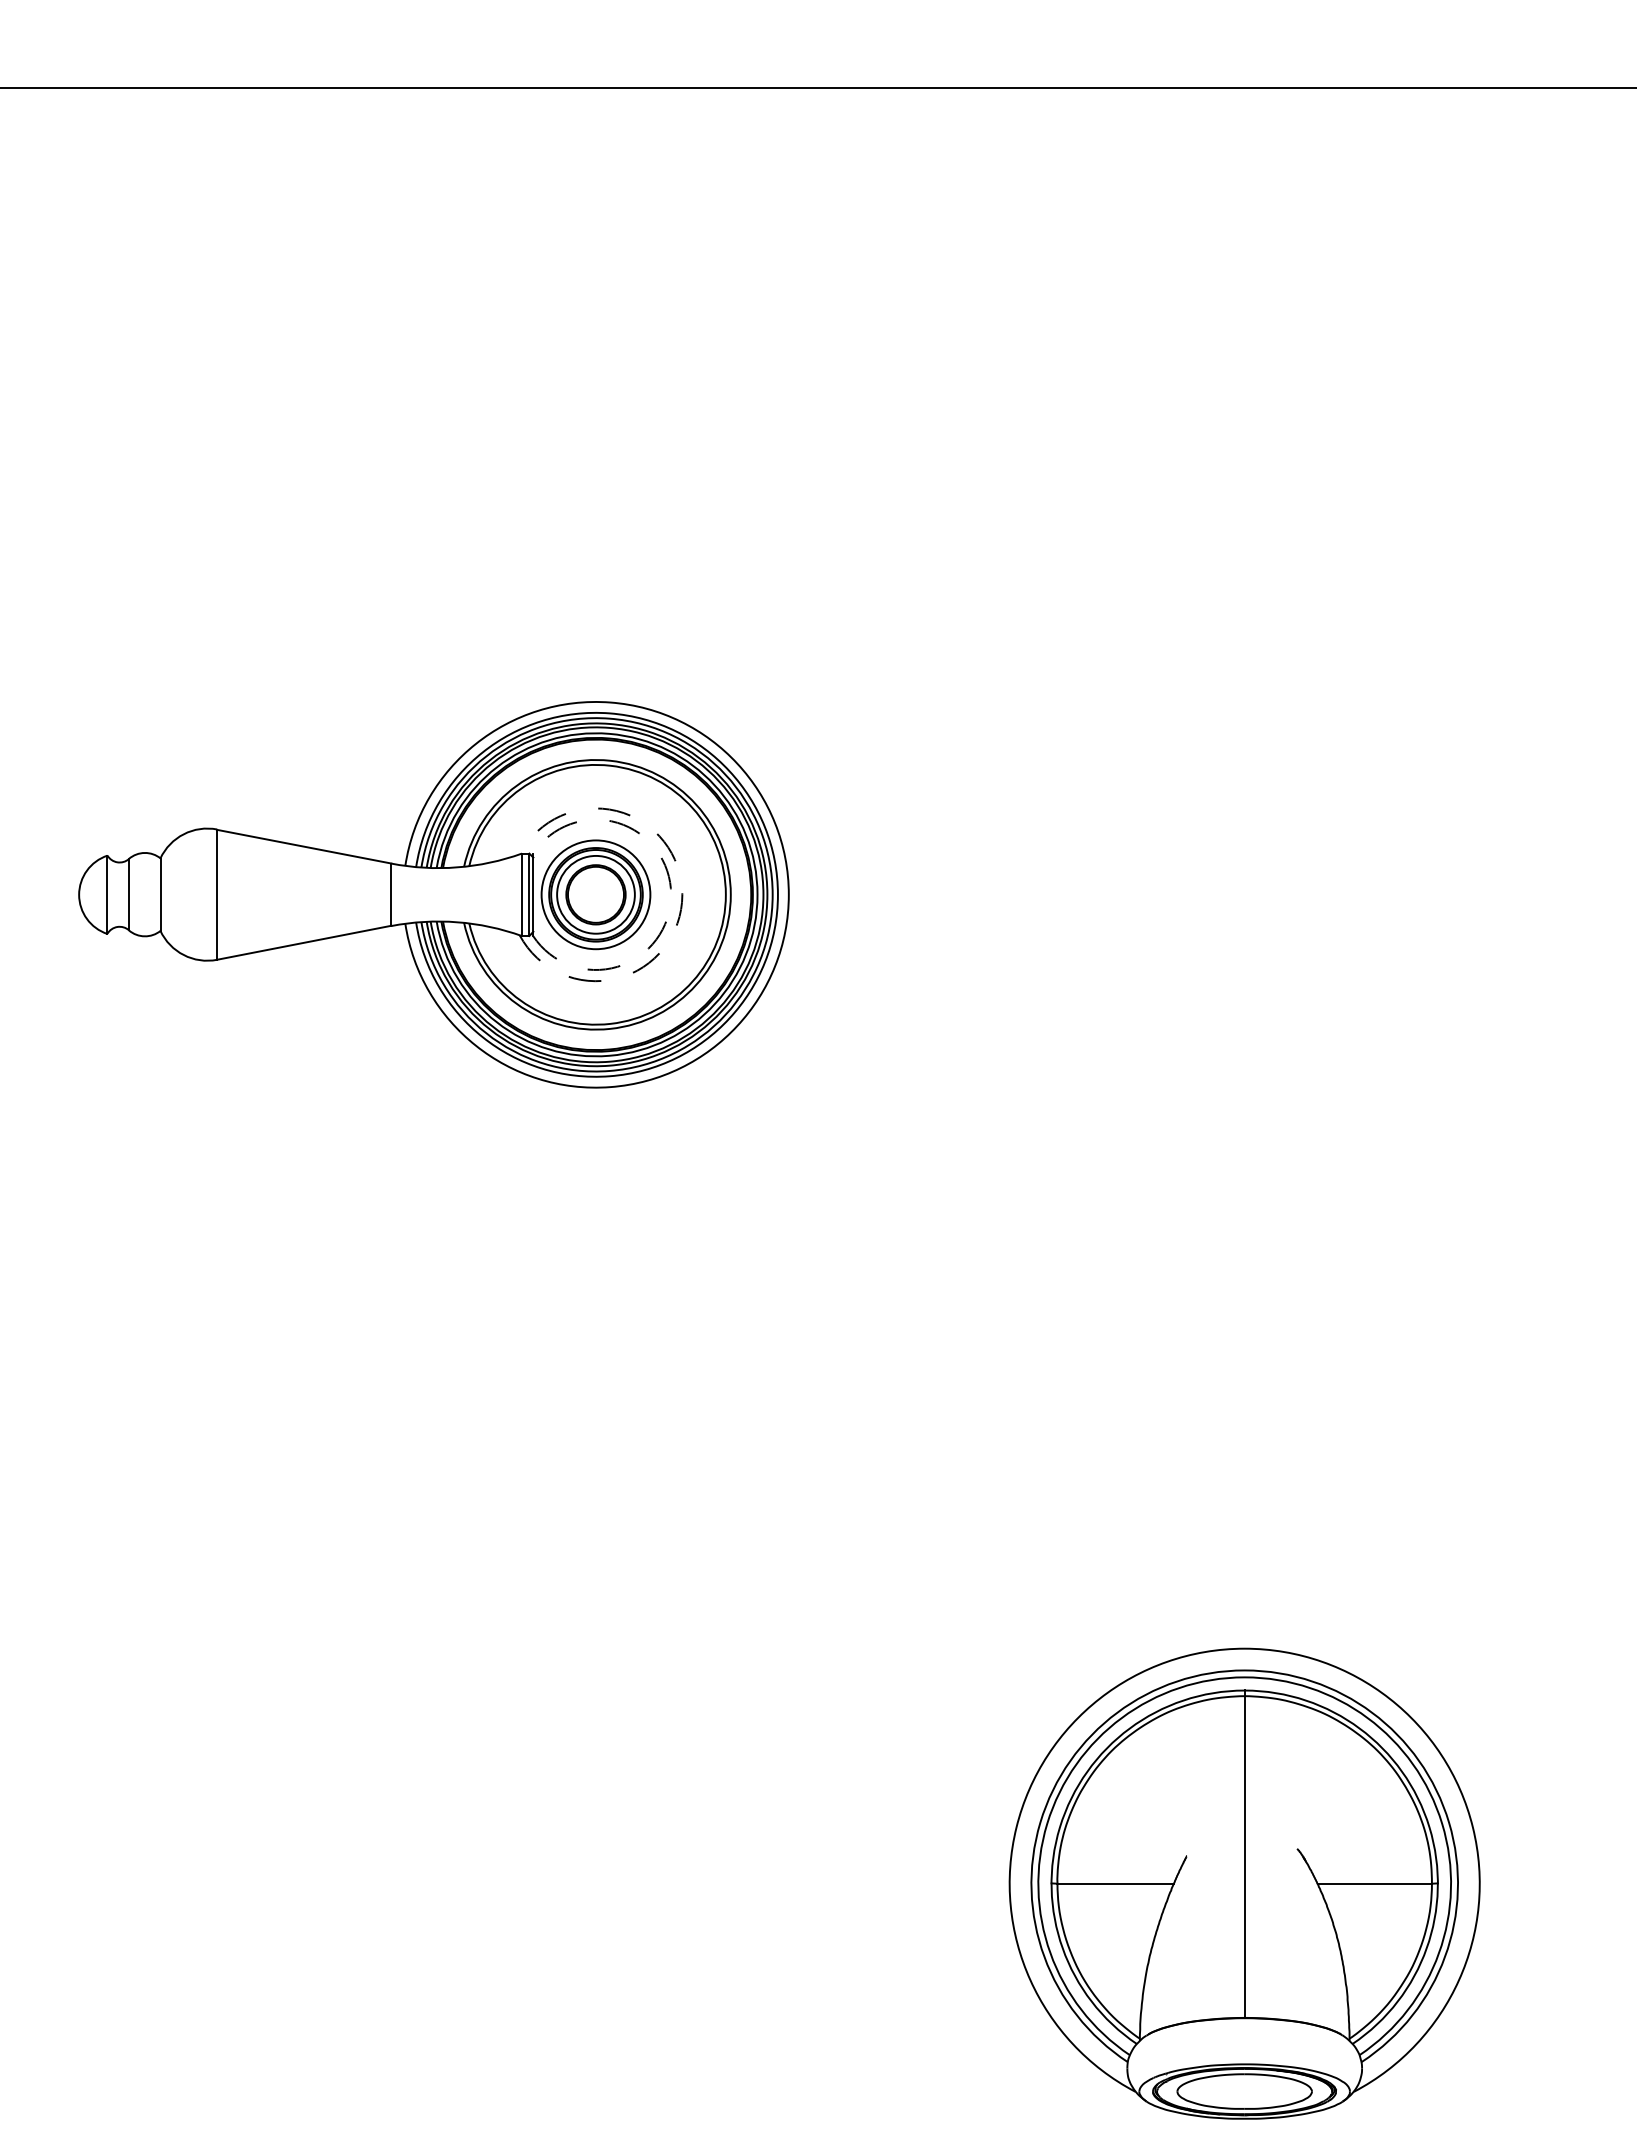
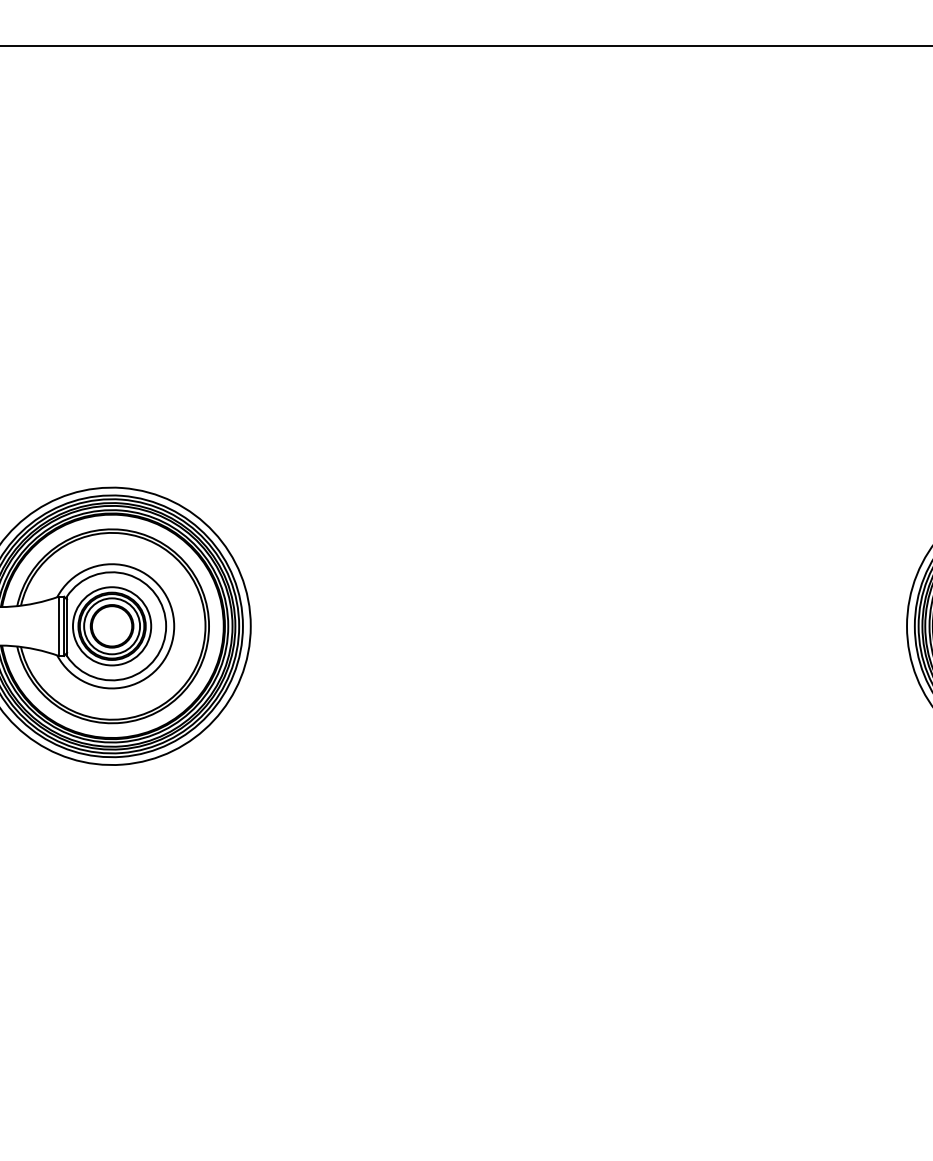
arc: (671, 894) -> (166, 626), dashed -> solid
arc: (682, 894) -> (174, 626), dashed -> solid

